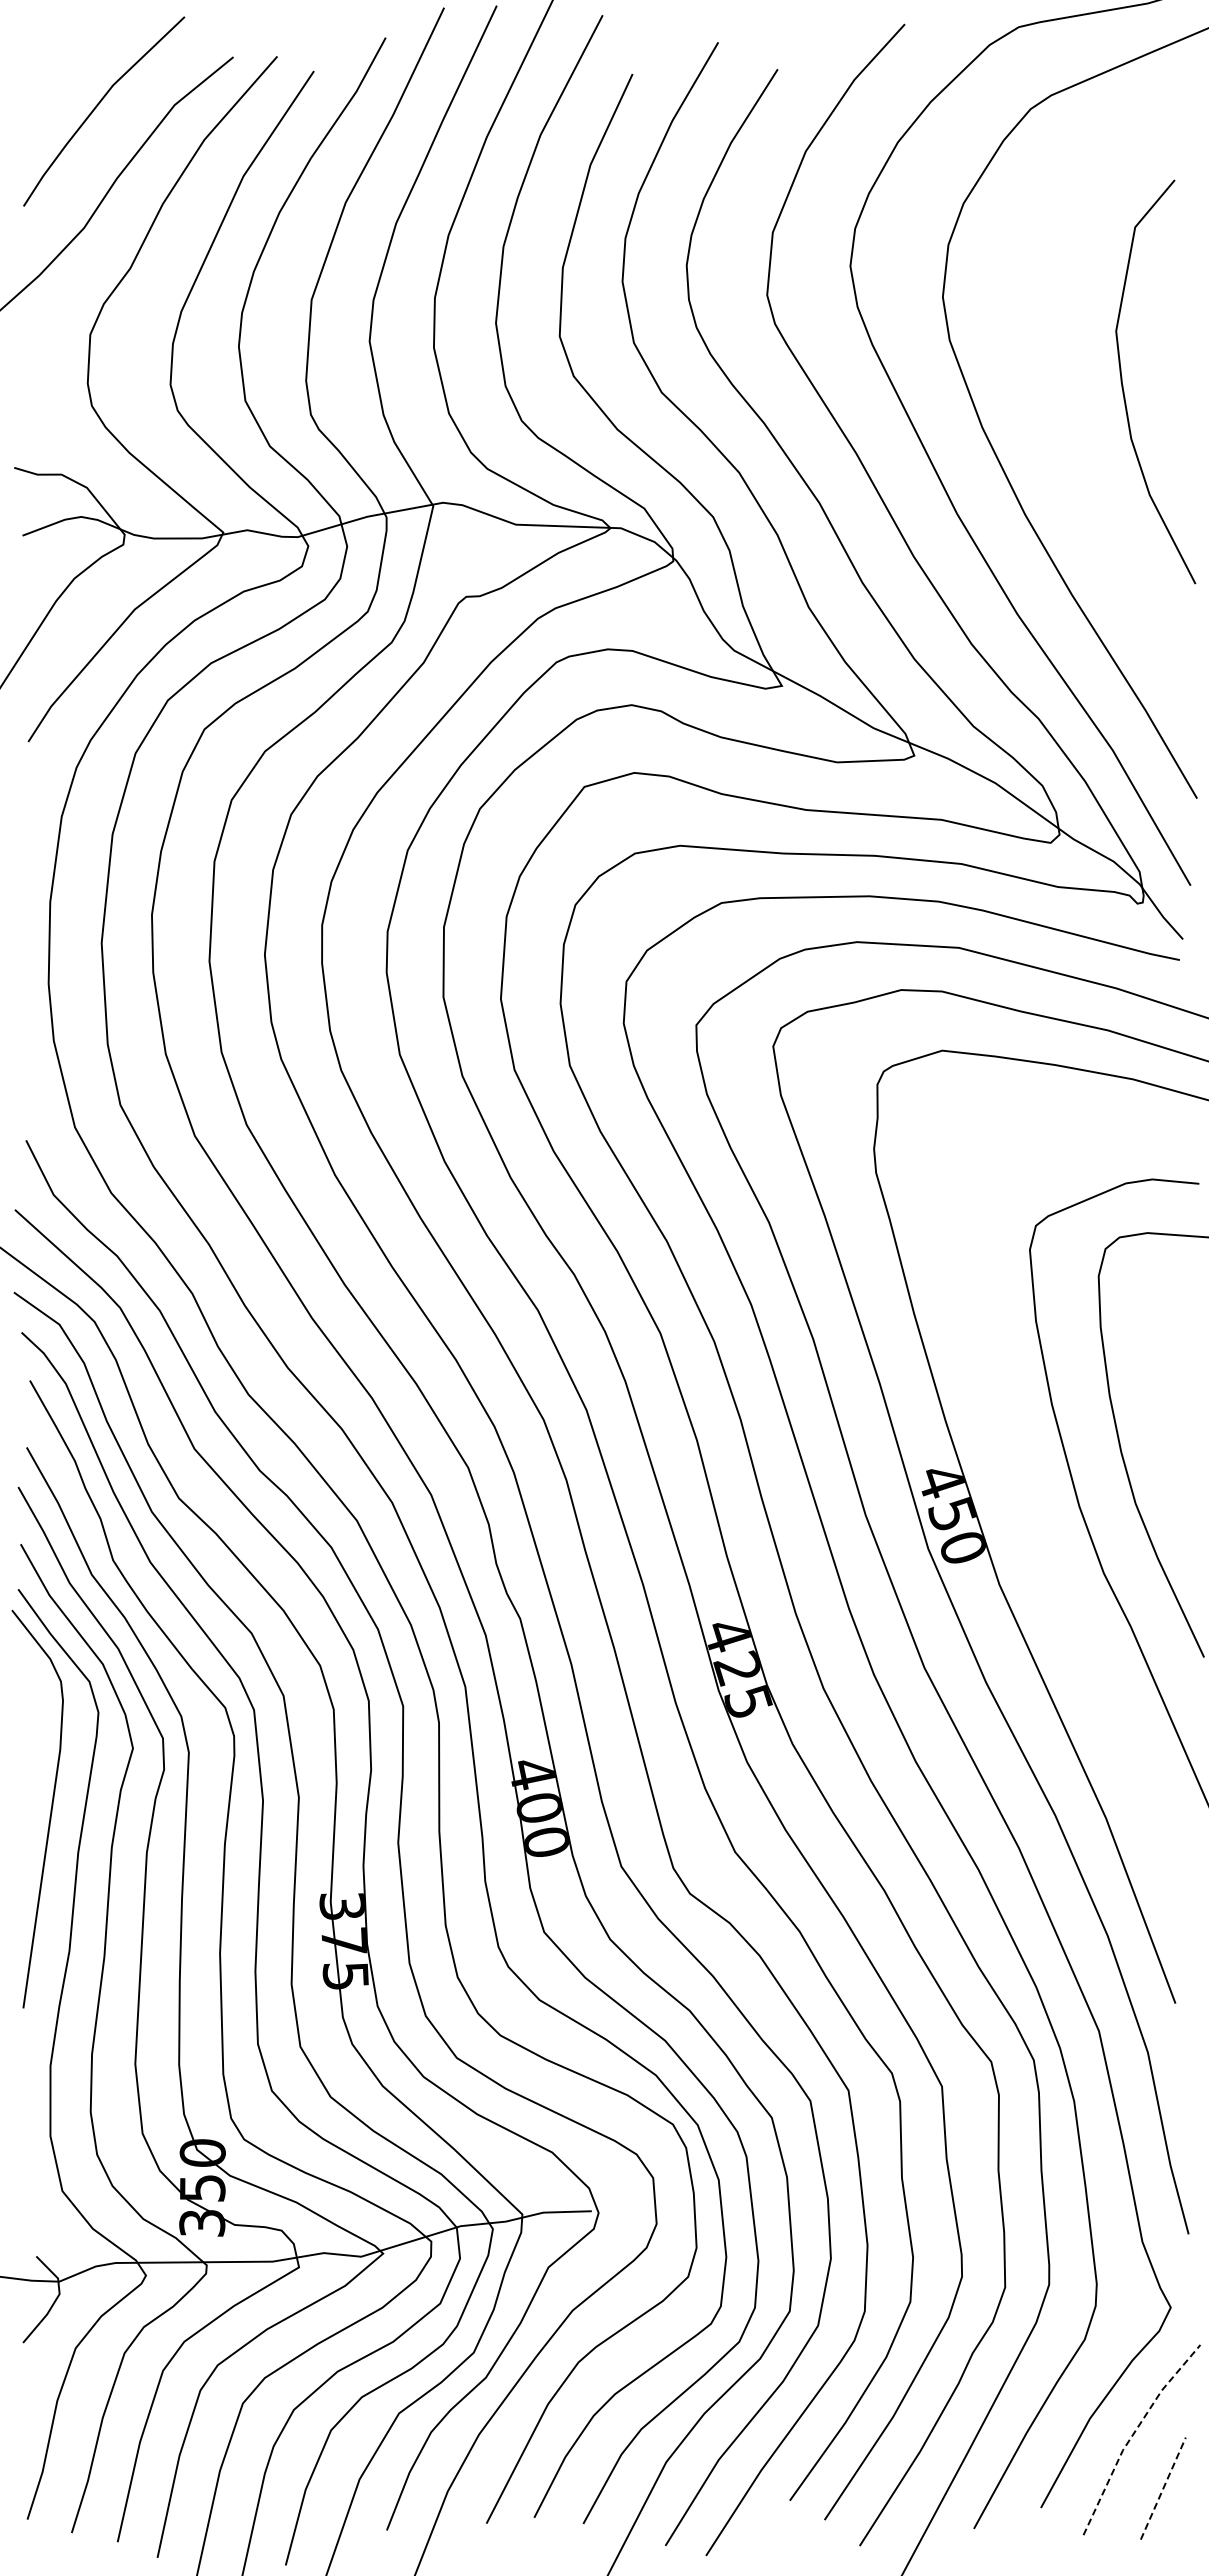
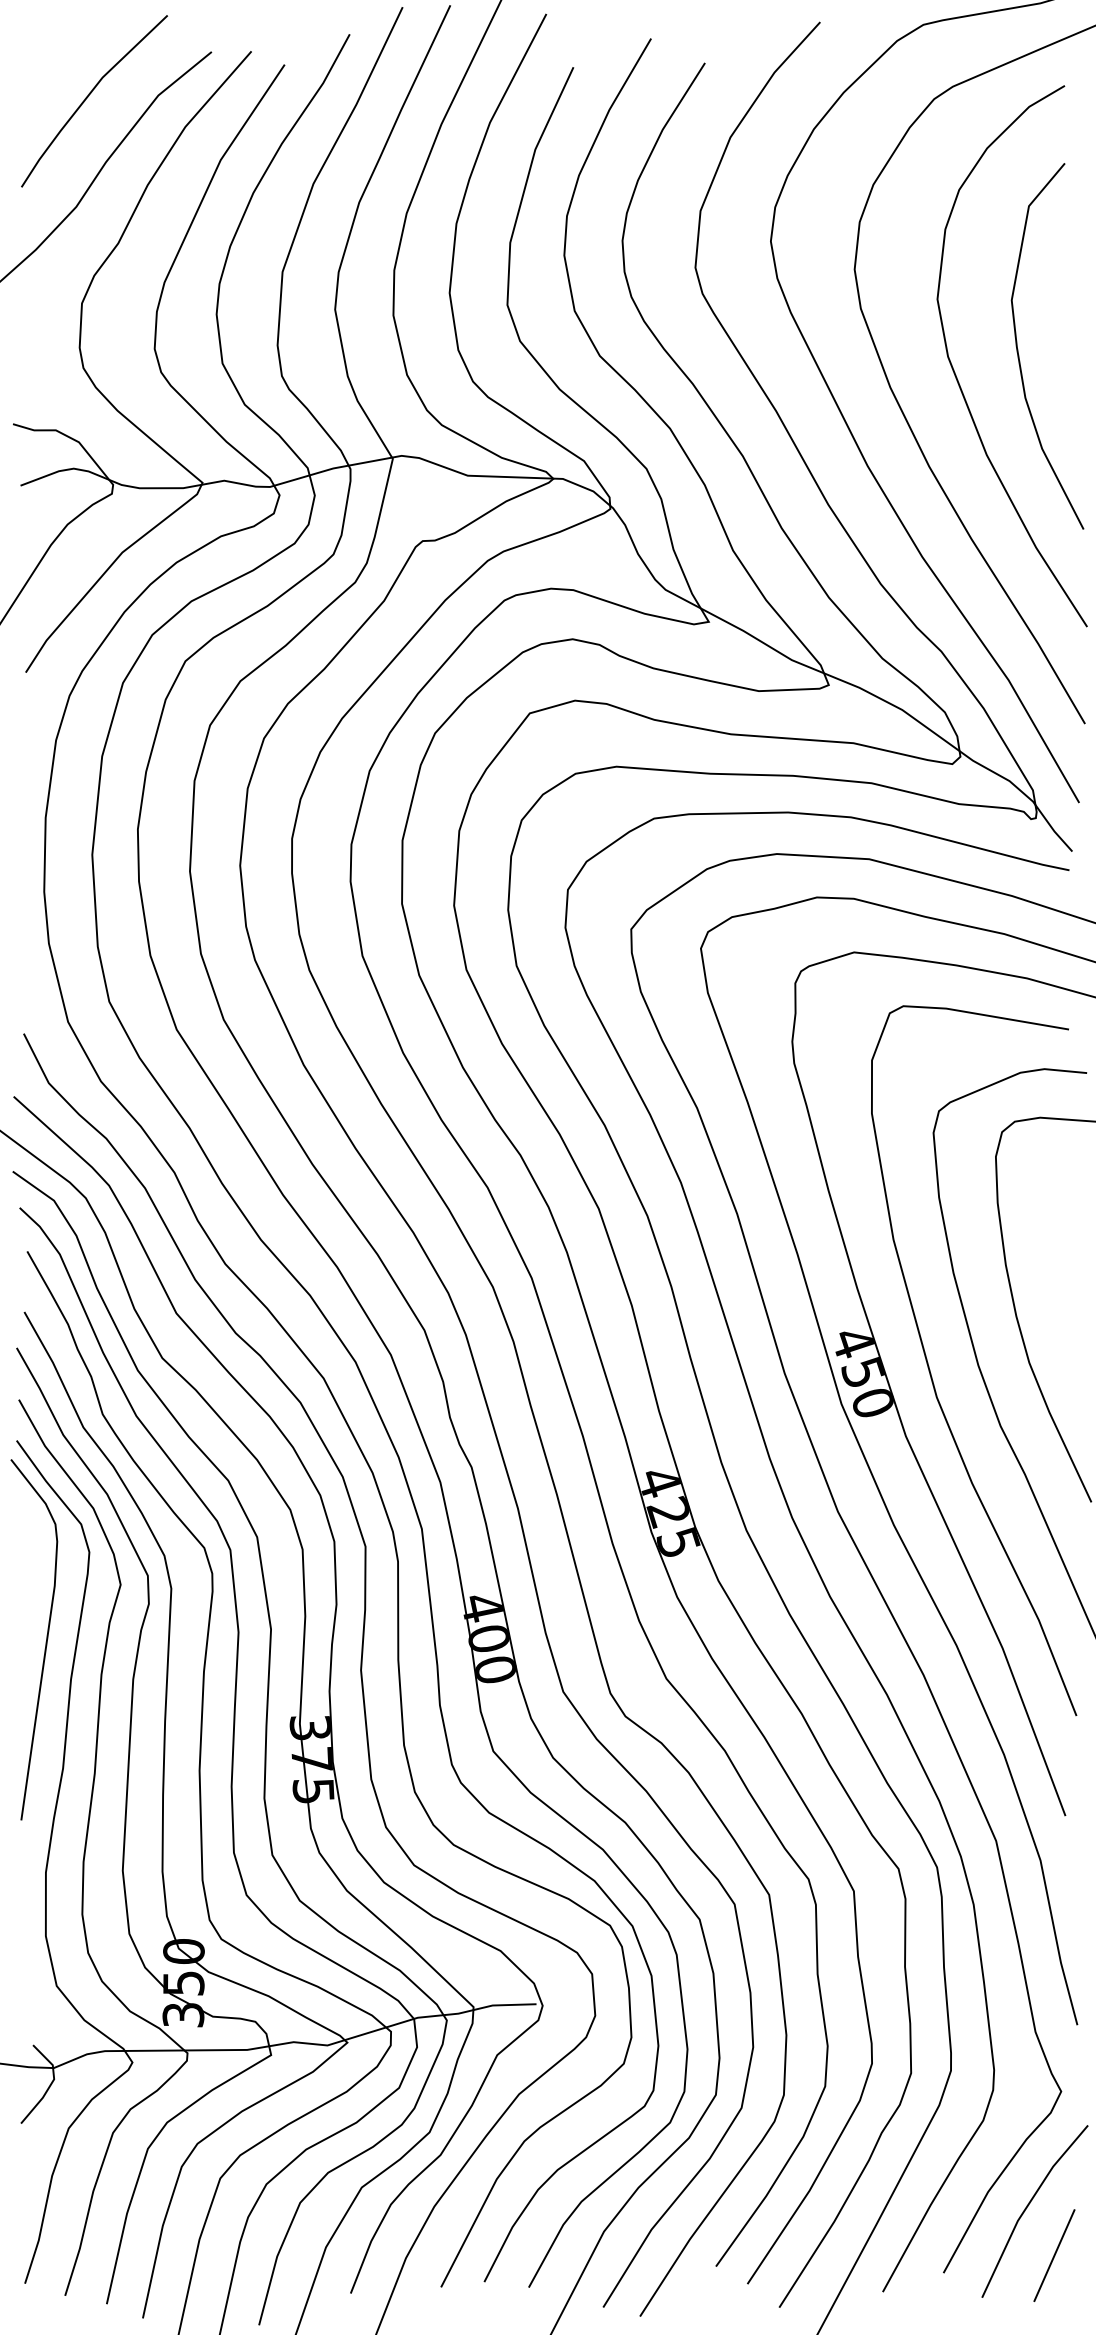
curve: (1054, 411) -> (955, 373), added
curve: (1026, 1511) -> (930, 1370), added
line: (1133, 2434) -> (1027, 2206), dashed -> solid
line: (1163, 2488) -> (1054, 2255), dashed -> solid

